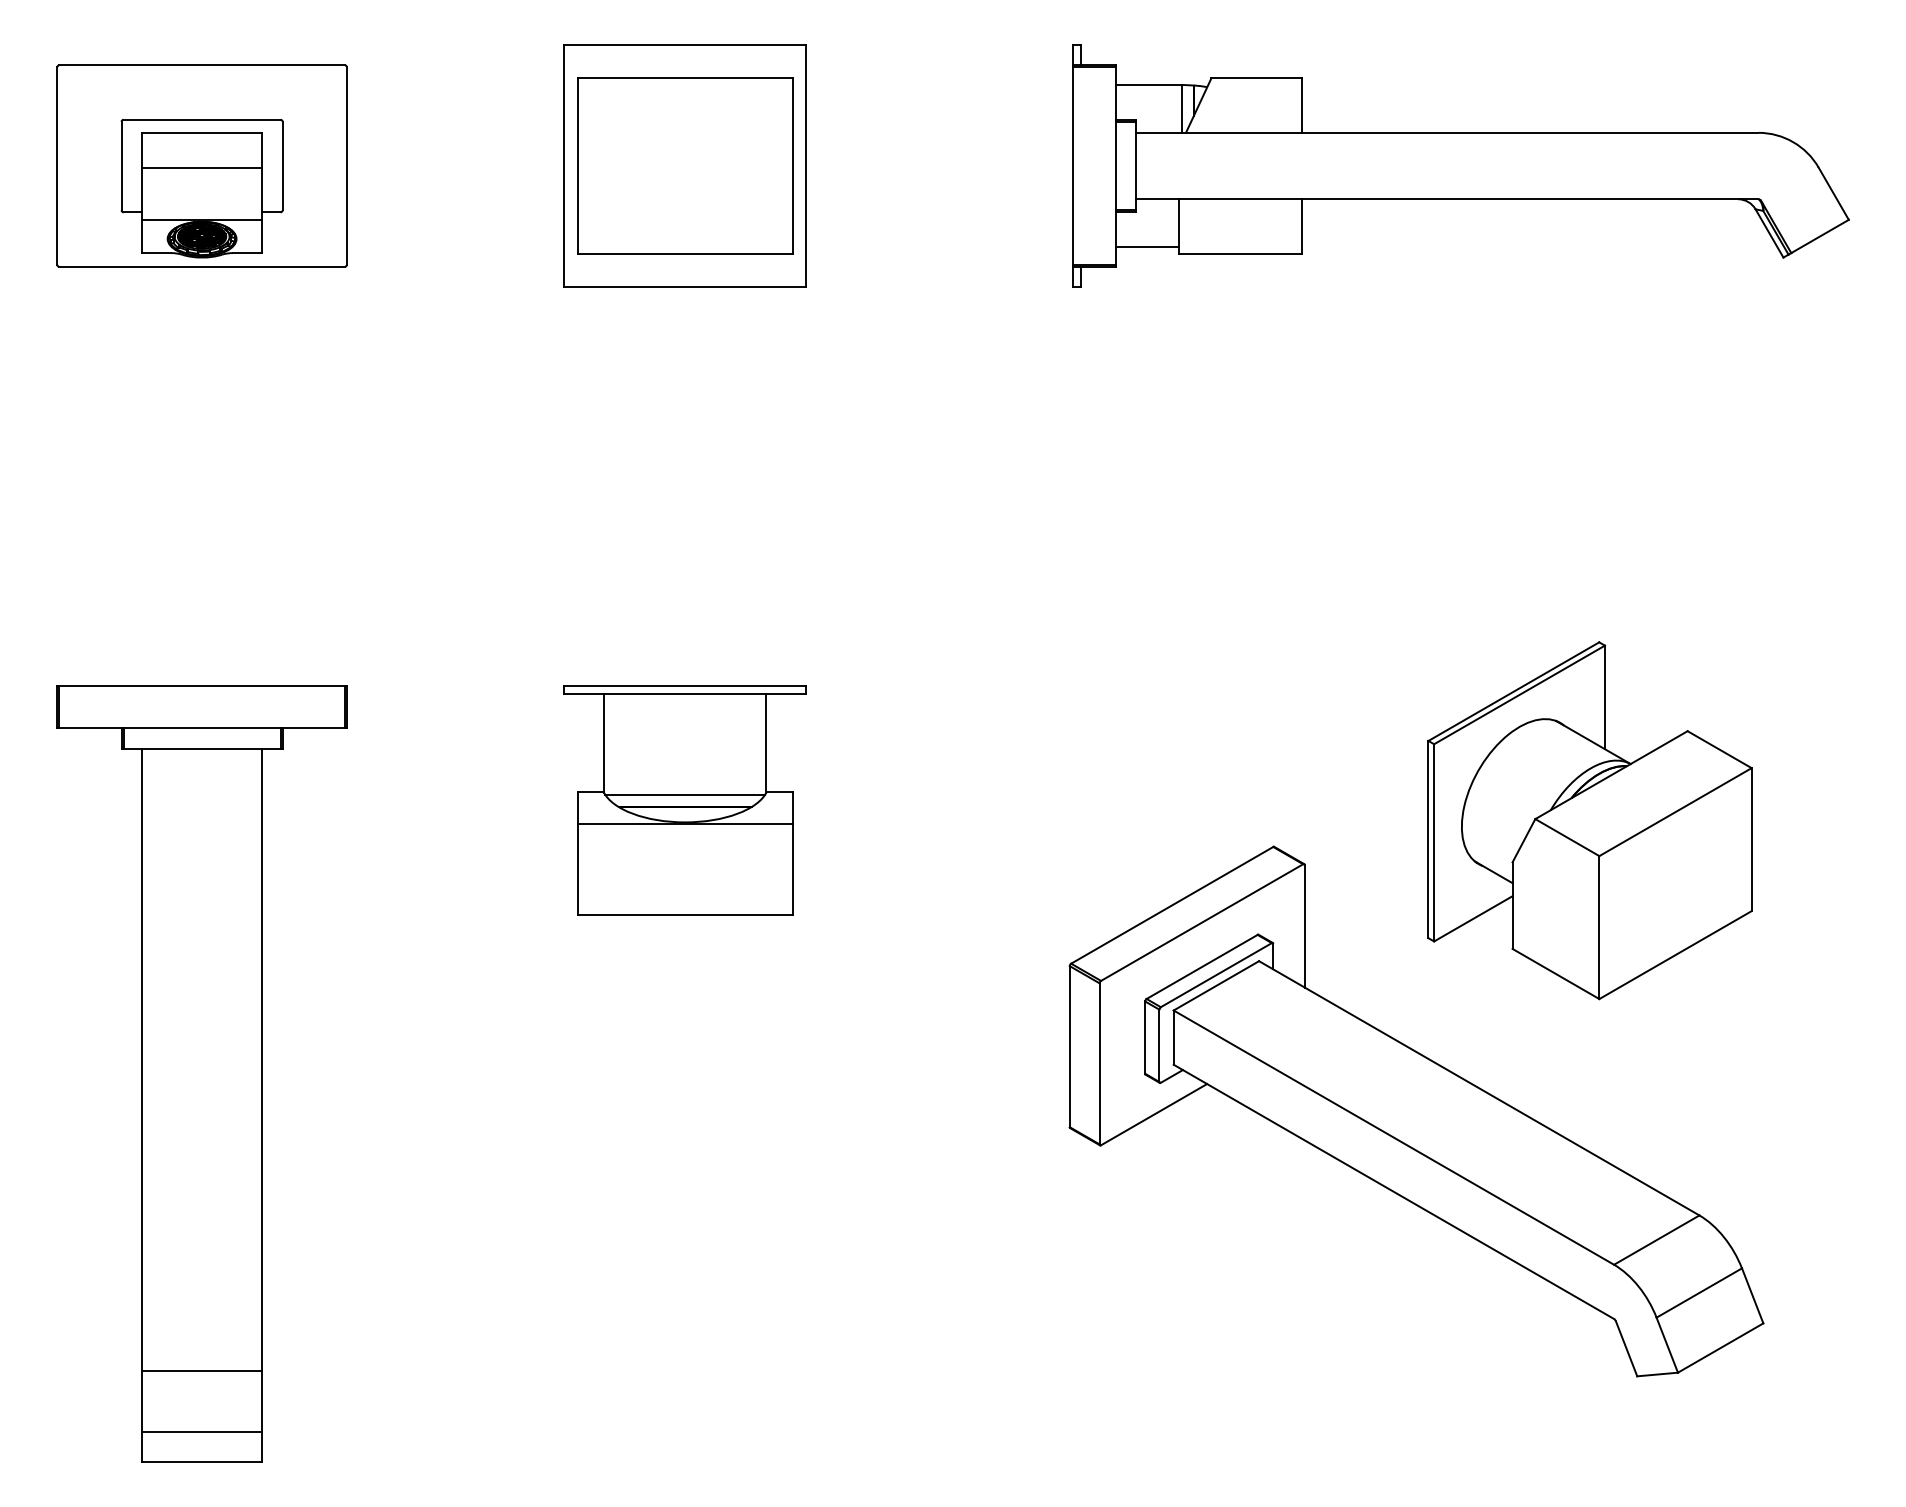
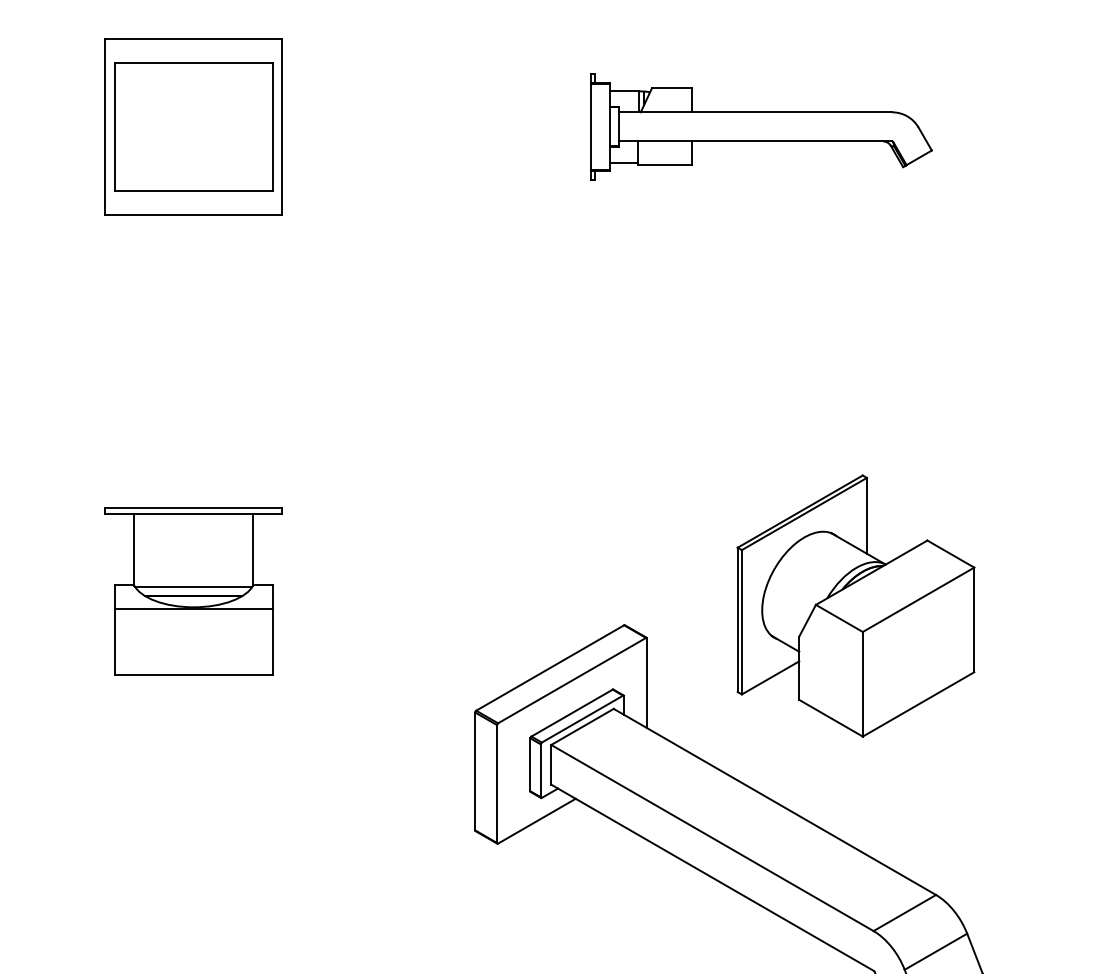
part: (1460, 165) -> (761, 126), size x0.6

